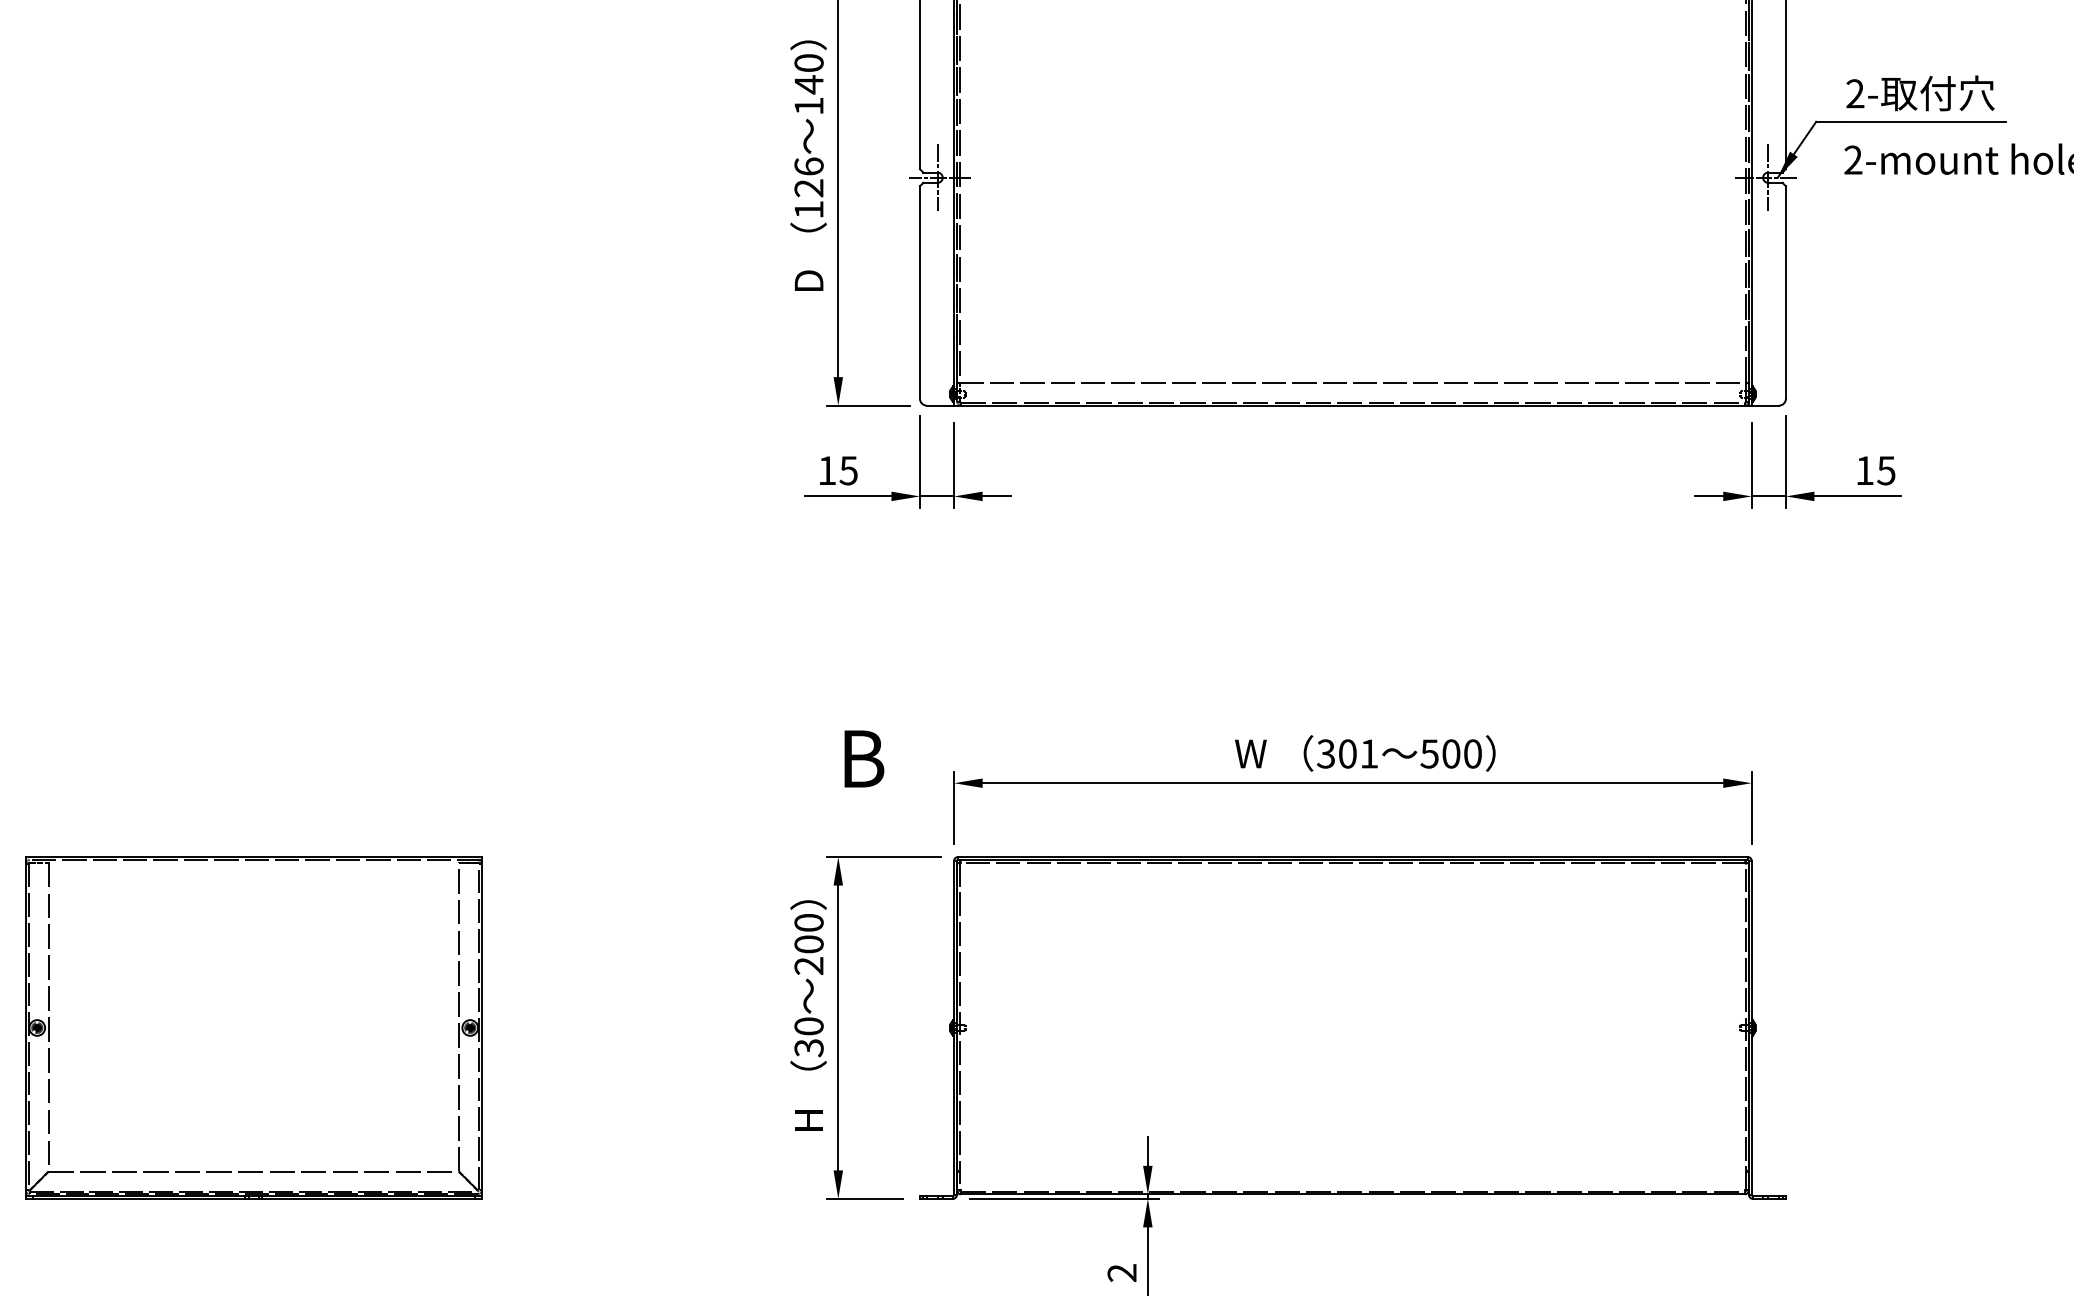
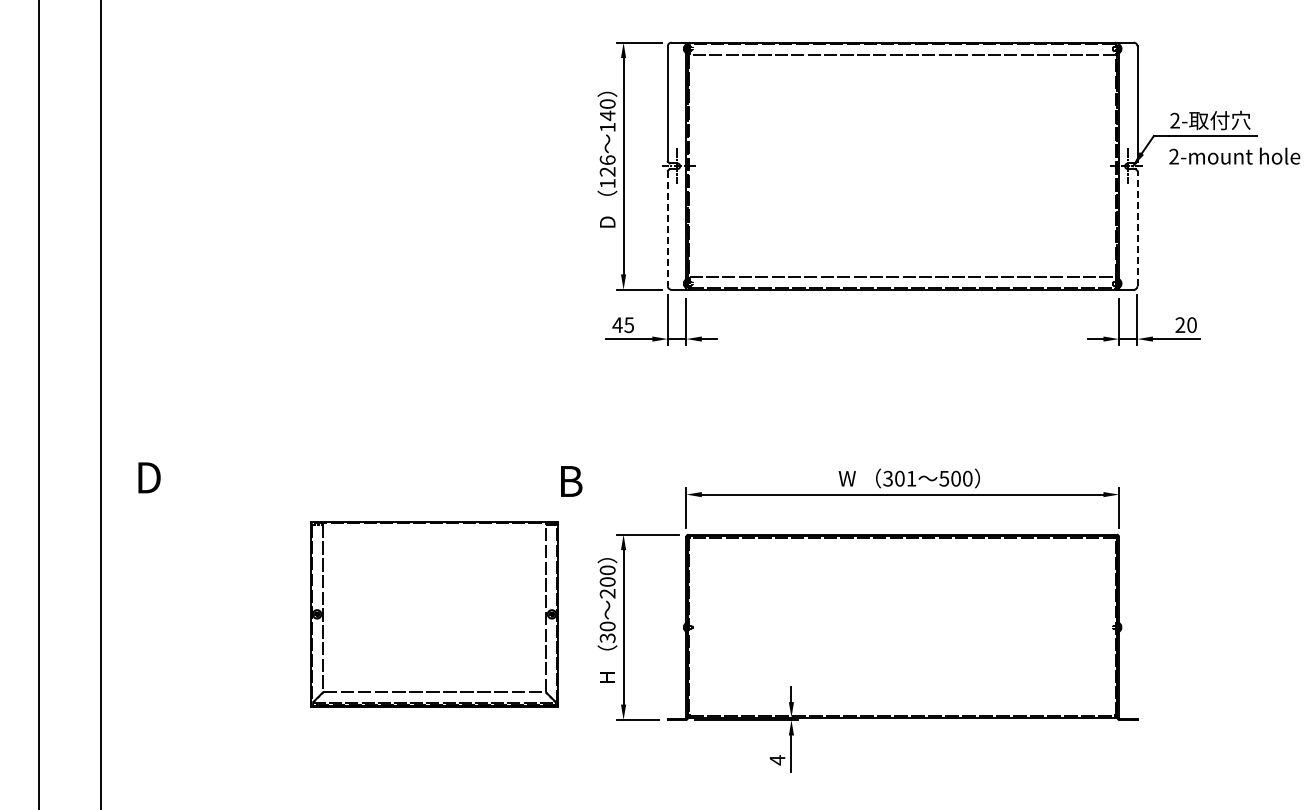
line: (919, 292) -> (667, 228), solid -> dashed
line: (1785, 292) -> (1137, 228), solid -> dashed
text: (827, 469) -> (617, 324), 15 -> 45
text: (1874, 469) -> (1185, 324), 15 -> 20
text: (863, 759) -> (571, 481), moved
part: (253, 1028) -> (434, 614), moved
text: (1122, 1273) -> (777, 760), 2 -> 4

